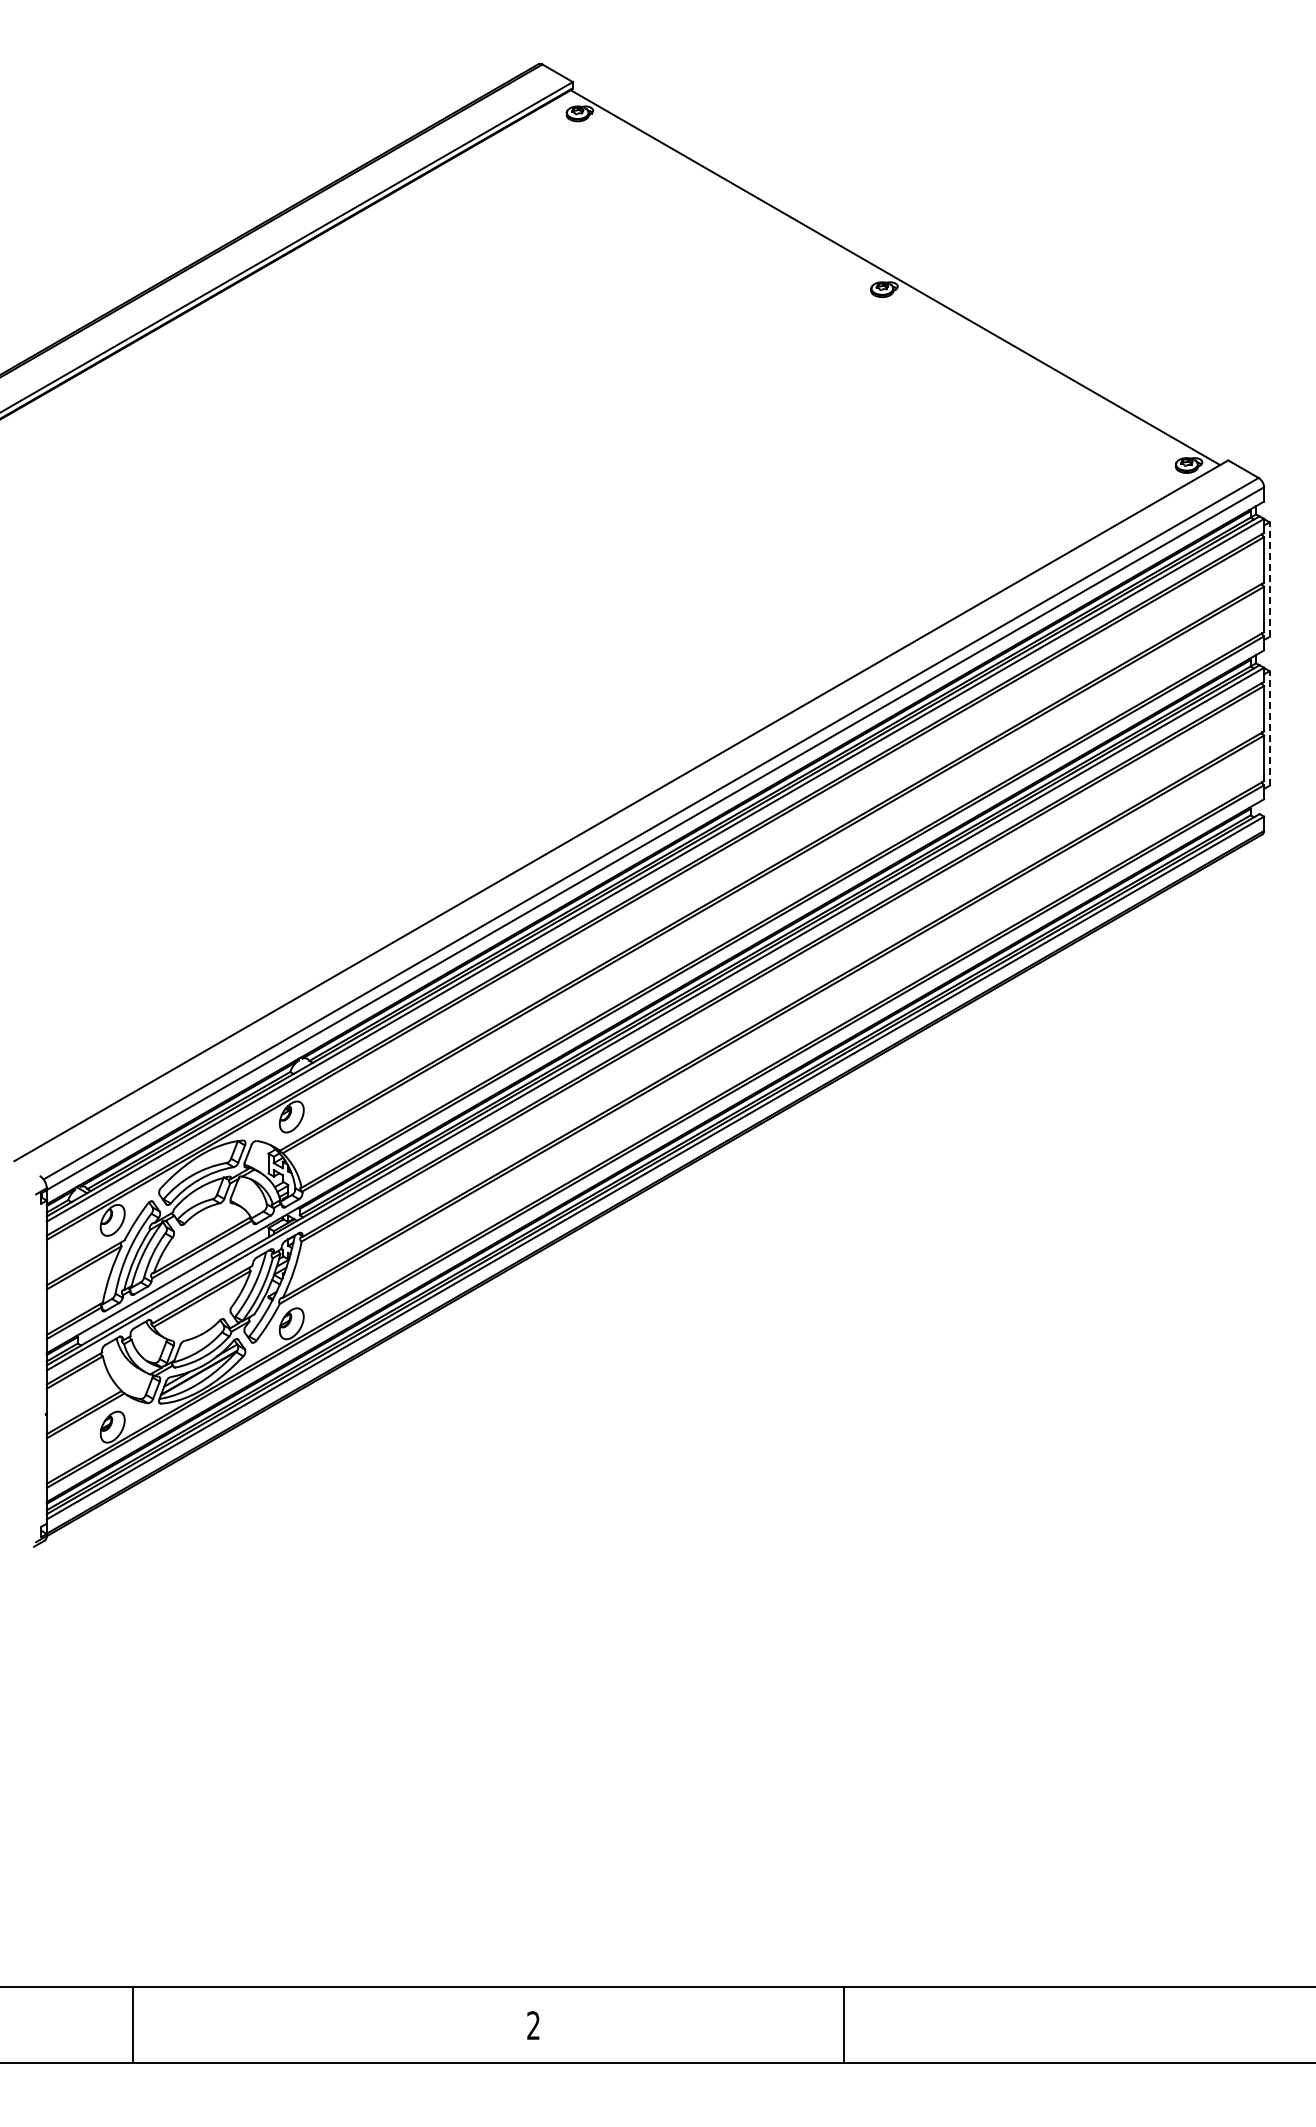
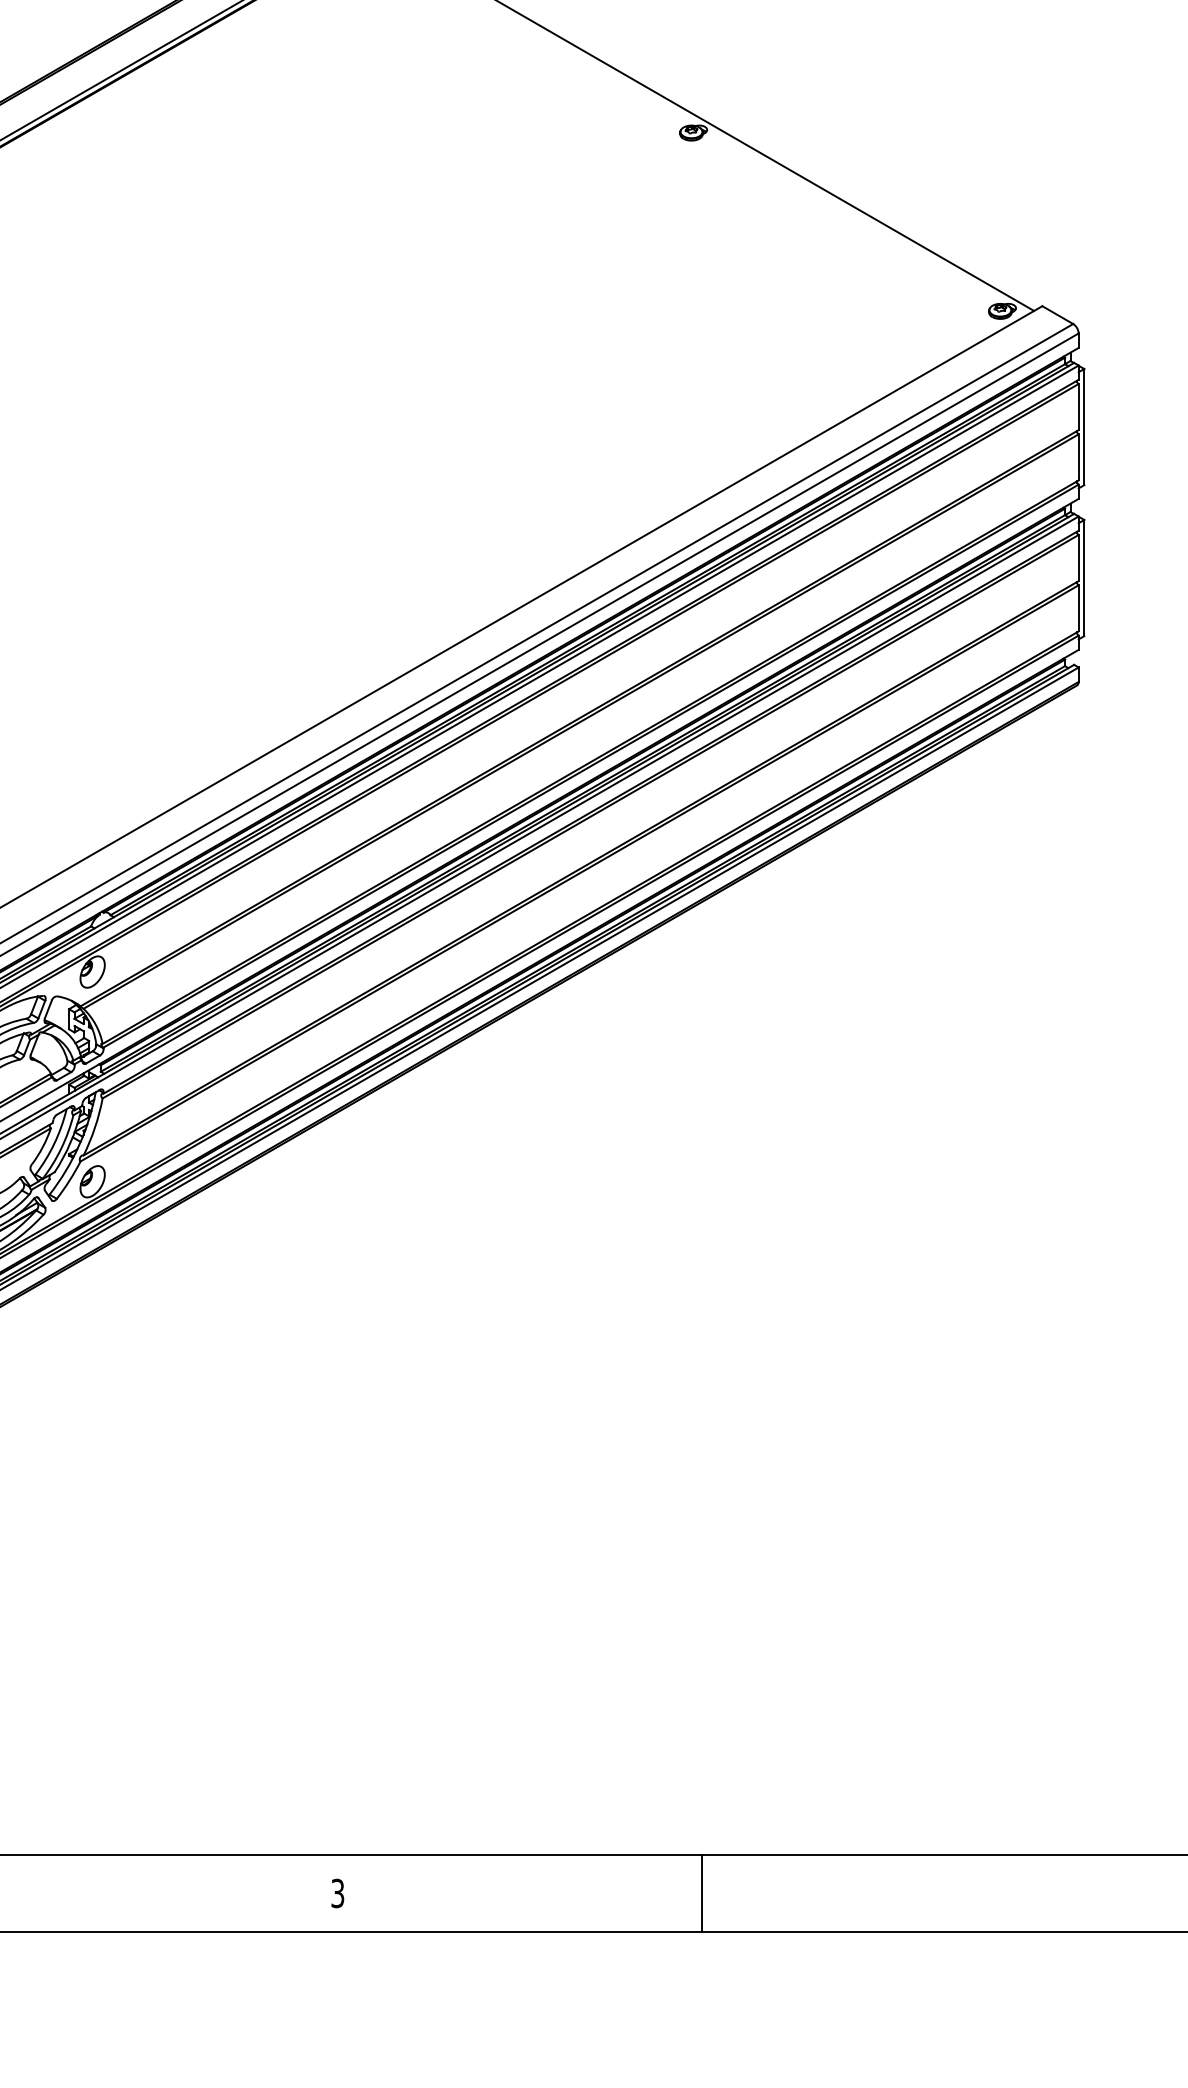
line: (1269, 579) -> (1084, 426), dashed -> solid
line: (1269, 728) -> (1084, 578), dashed -> solid
text: (533, 2025) -> (337, 1893), 2 -> 3
line: (843, 2025) -> (701, 1893), moved

